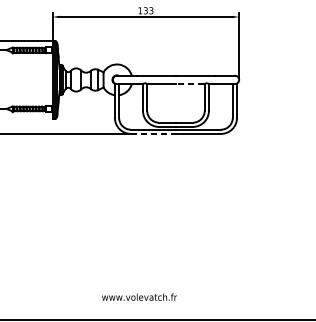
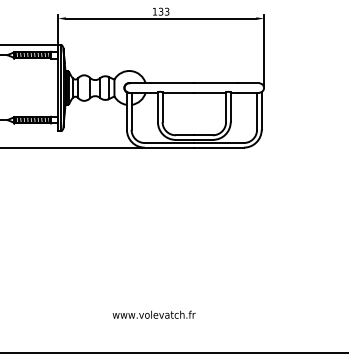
line: (190, 83) -> (210, 92), dashed -> solid
line: (153, 133) -> (169, 147), dashed -> solid
text: (138, 296) -> (153, 314), moved

